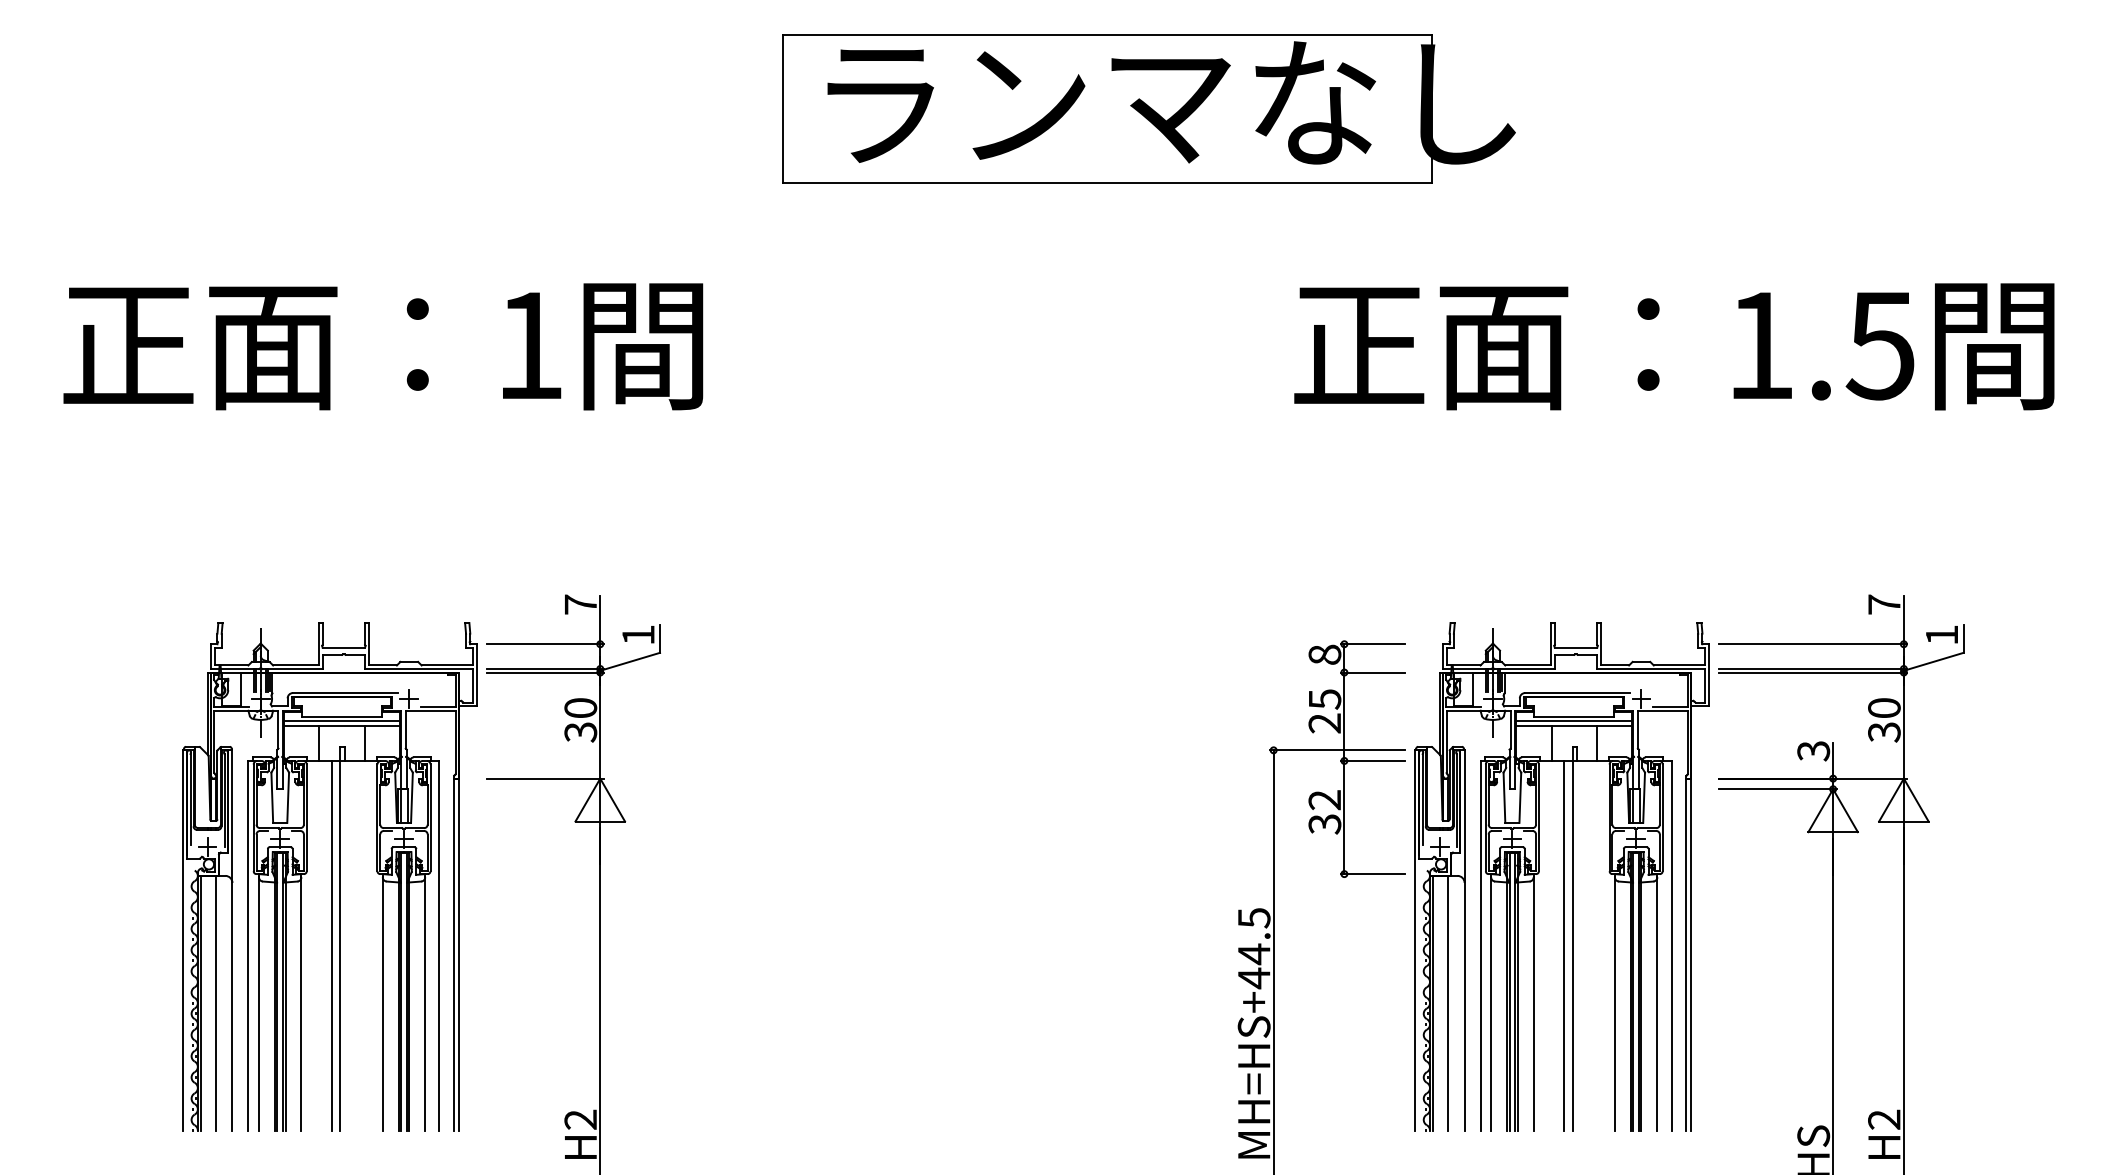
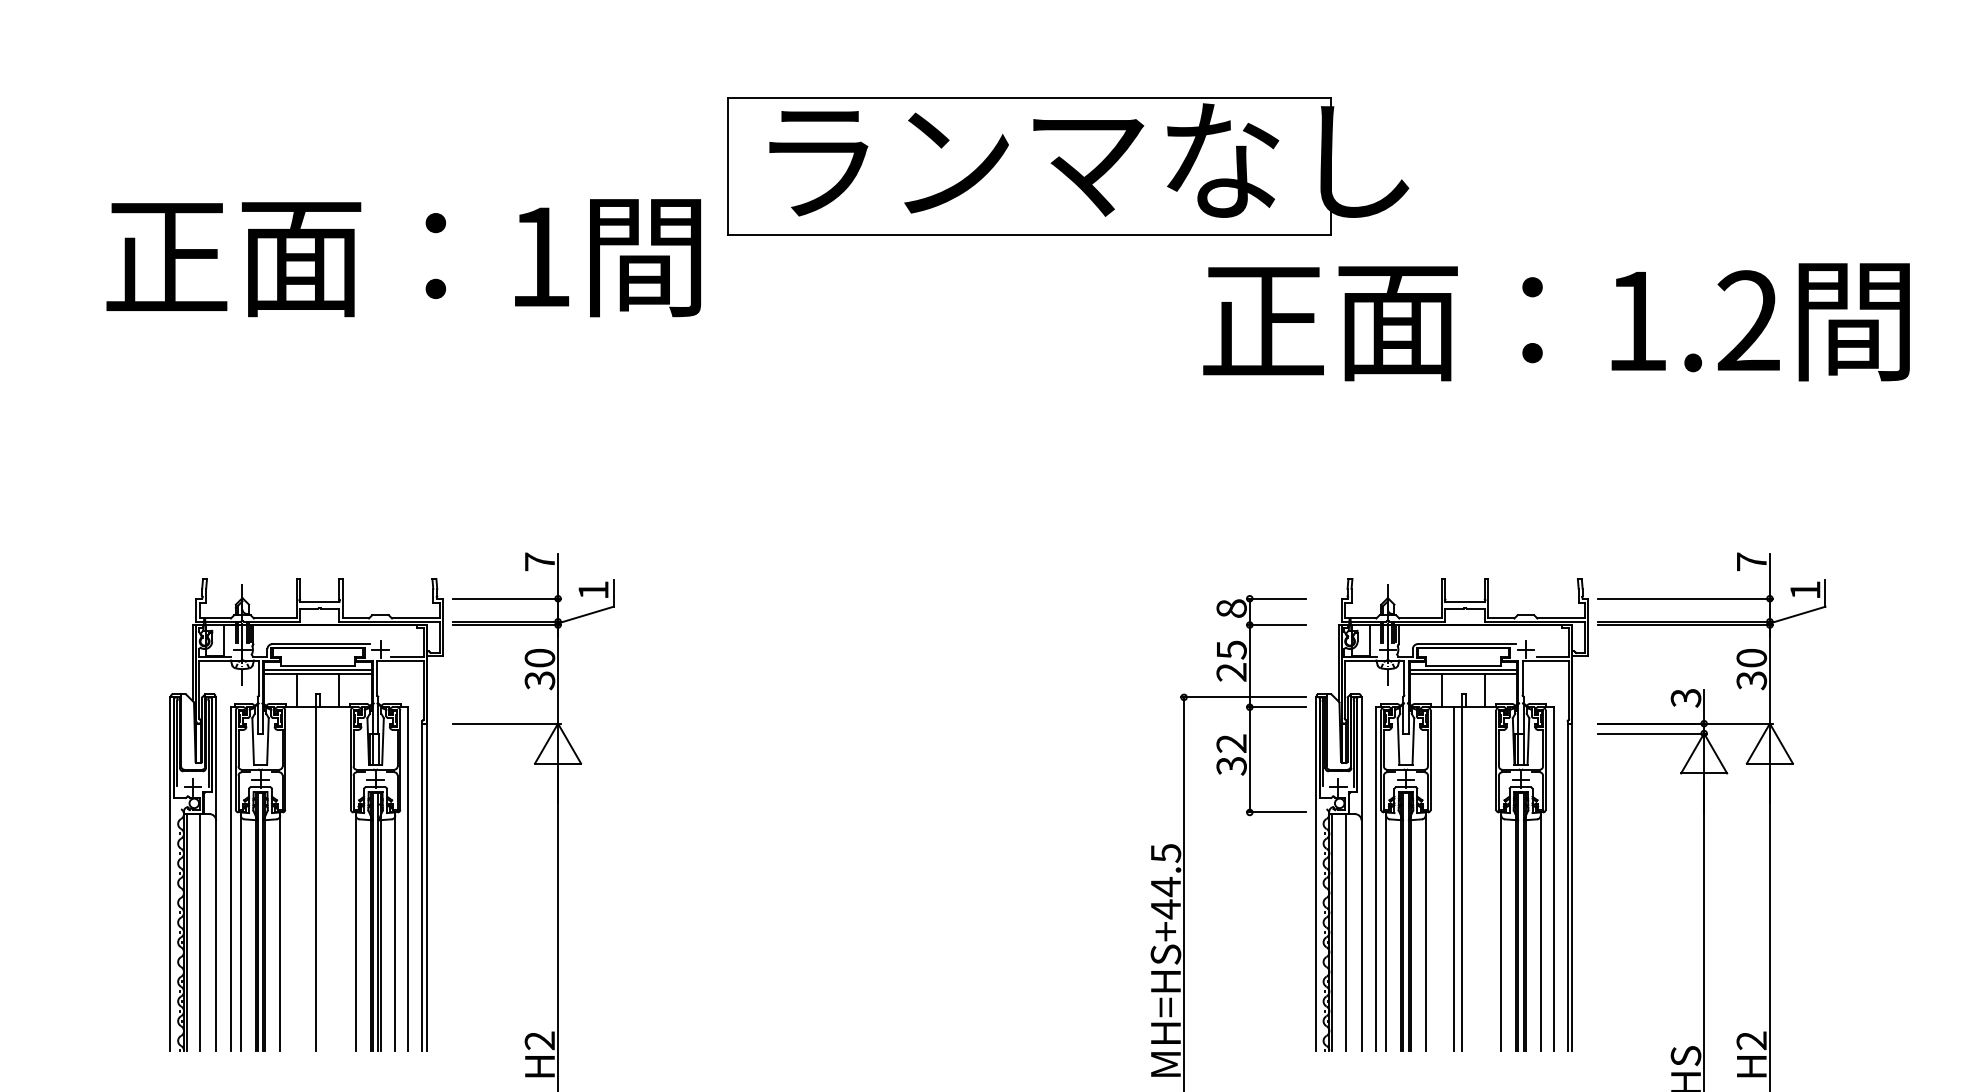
part: (1148, 108) -> (1067, 165), moved
text: (1879, 345) -> (1747, 321), 1.5 -> 1.2
text: (383, 346) -> (403, 257), moved
line: (331, 945) -> (308, 878), removed

